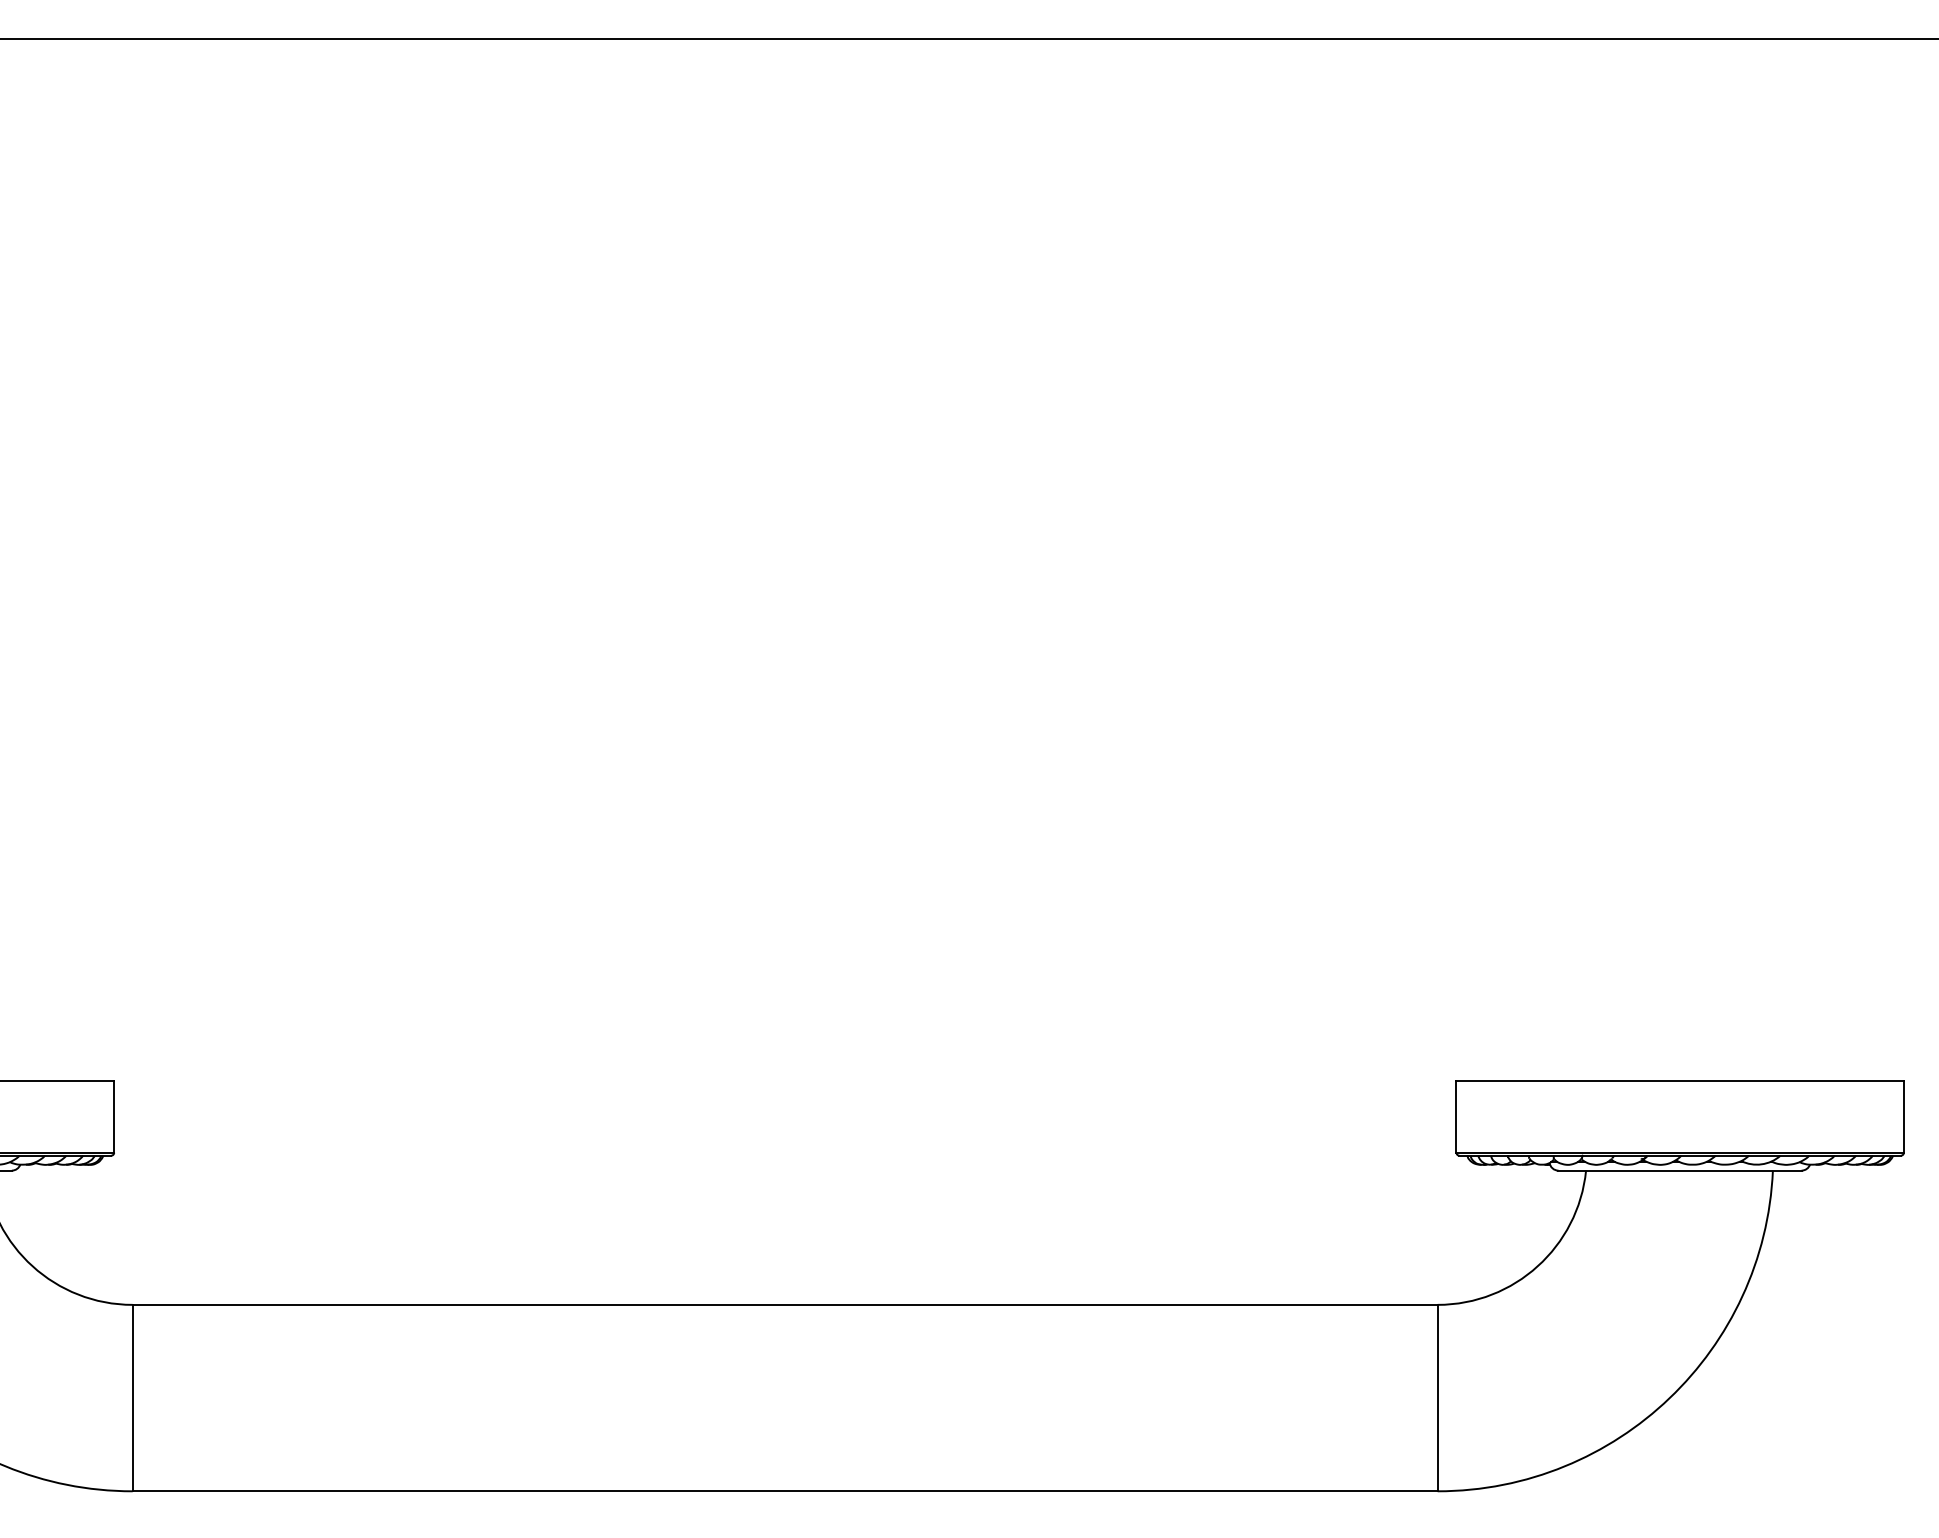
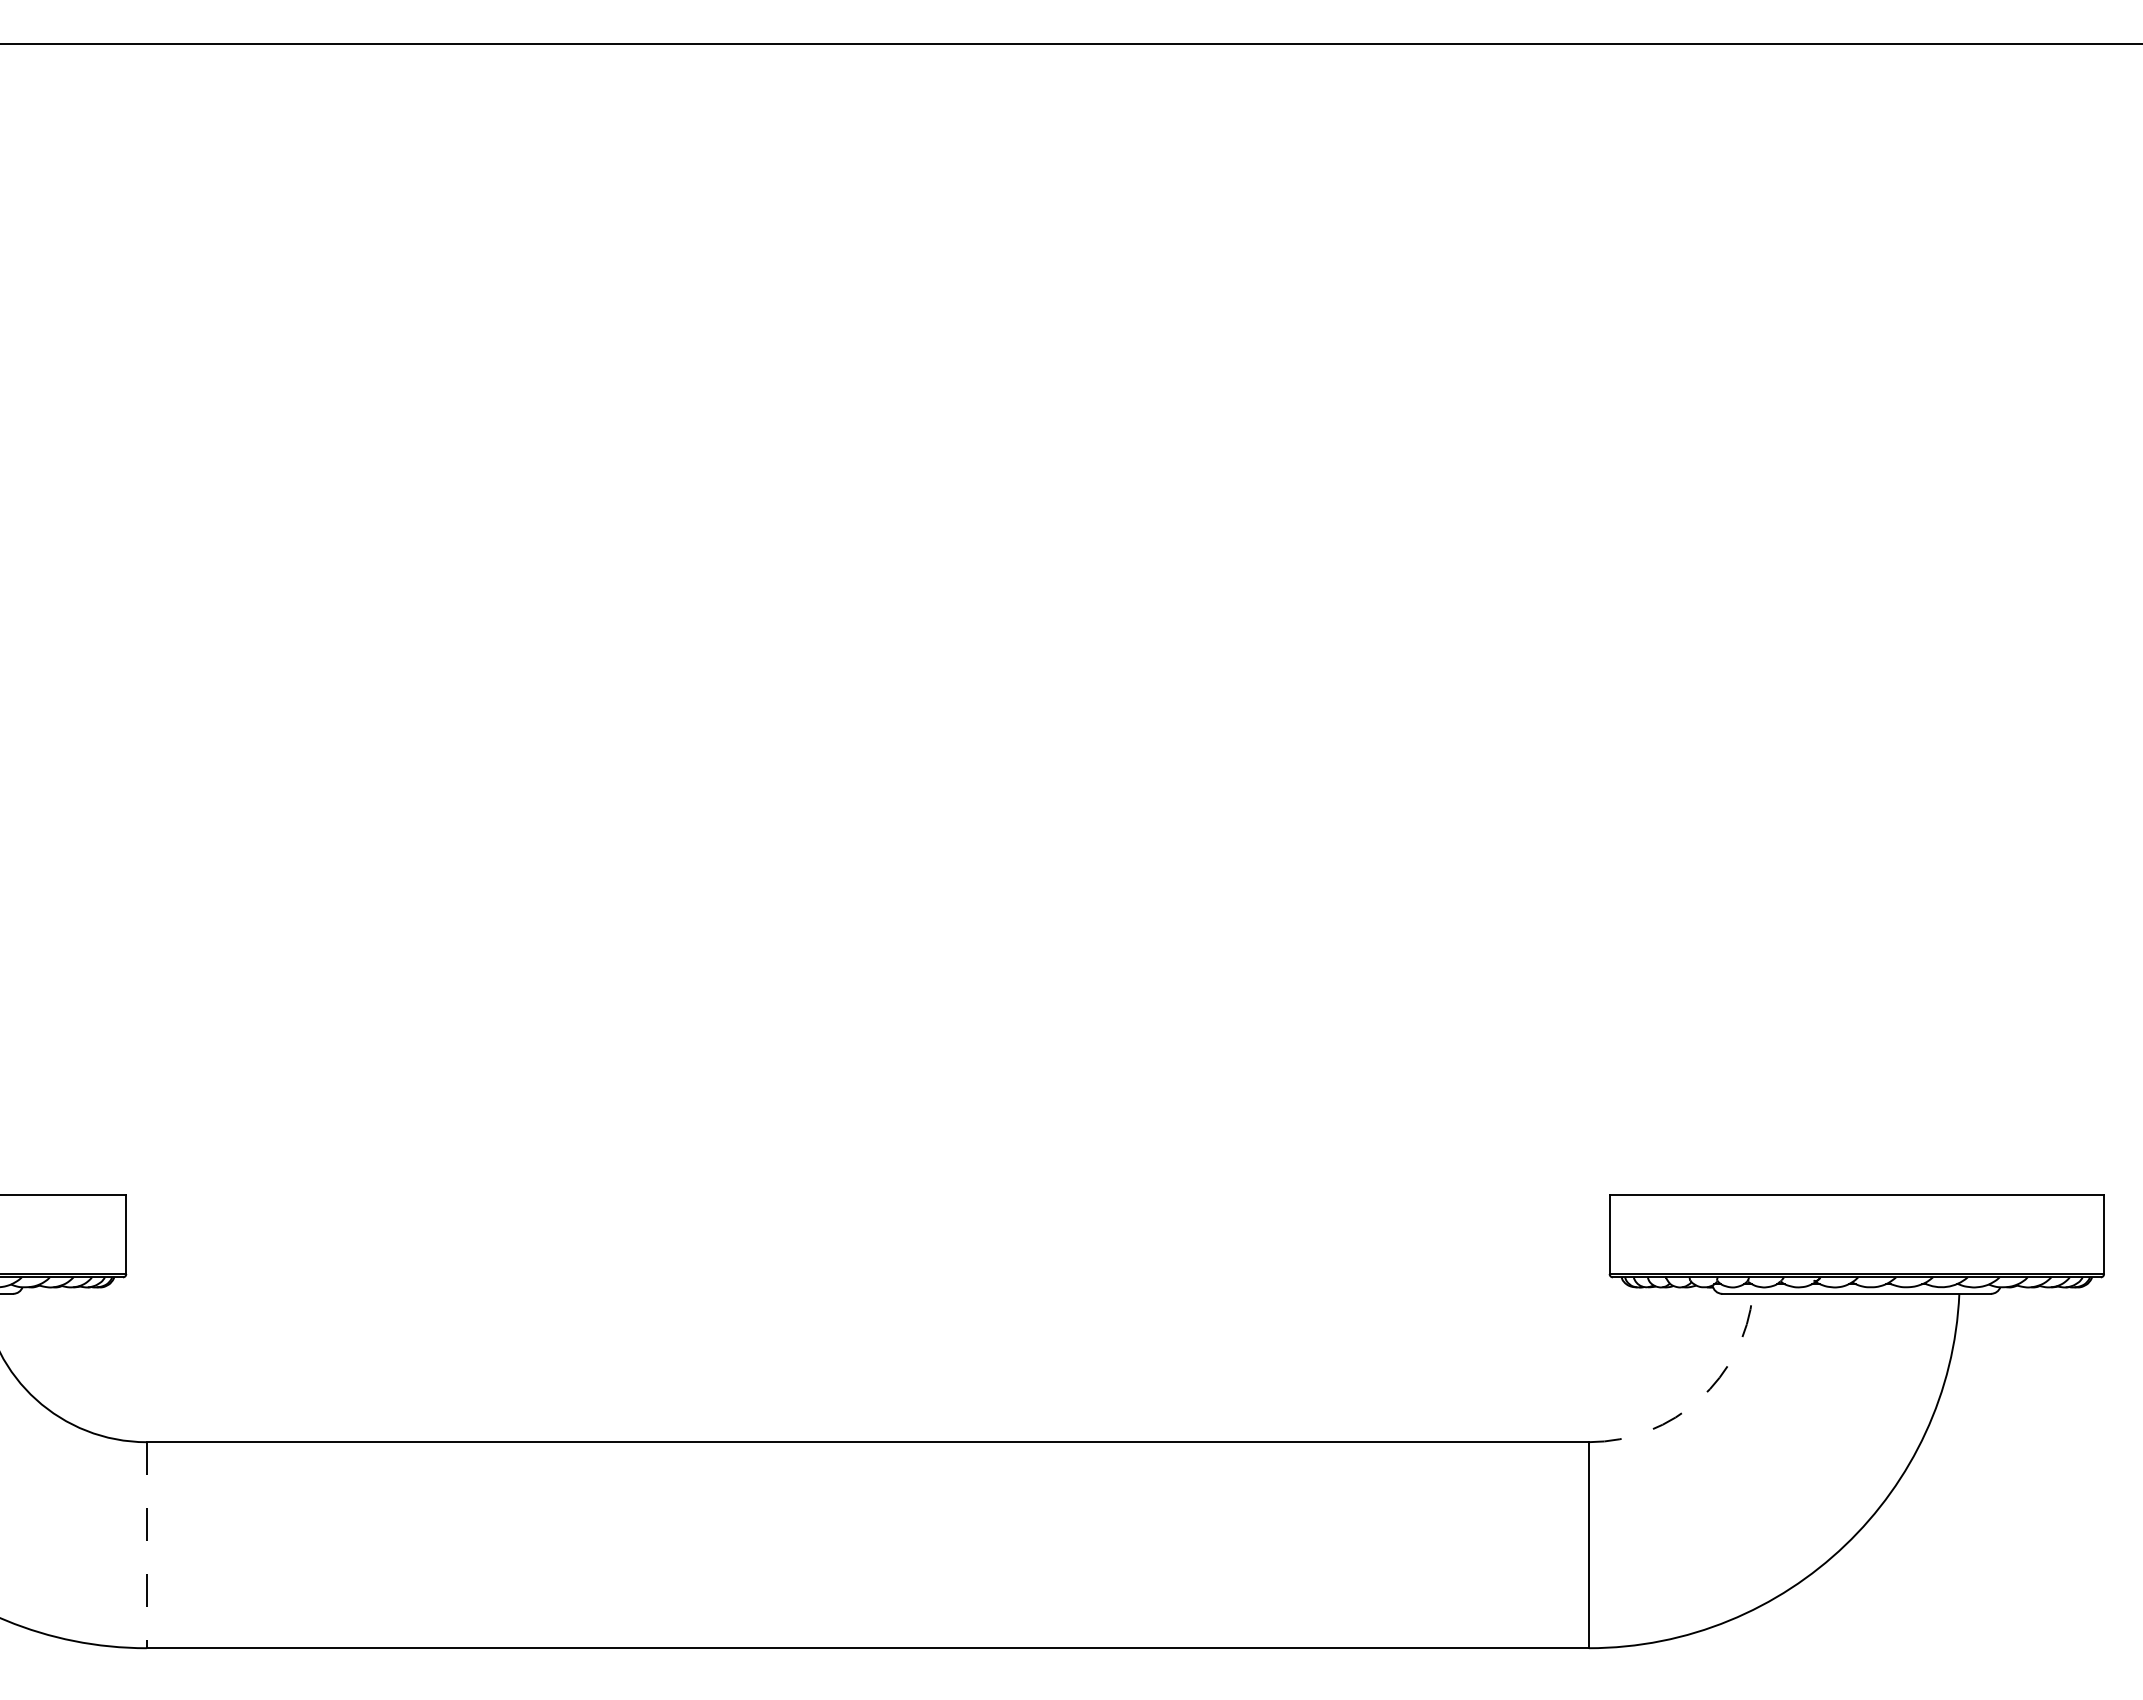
arc: (1537, 1266) -> (1699, 1399), solid -> dashed
line: (132, 1398) -> (146, 1545), solid -> dashed

